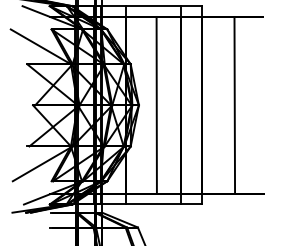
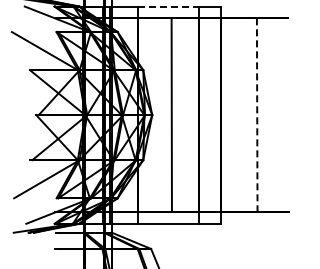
line: (153, 6) -> (168, 6), solid -> dashed
line: (235, 105) -> (257, 115), solid -> dashed

